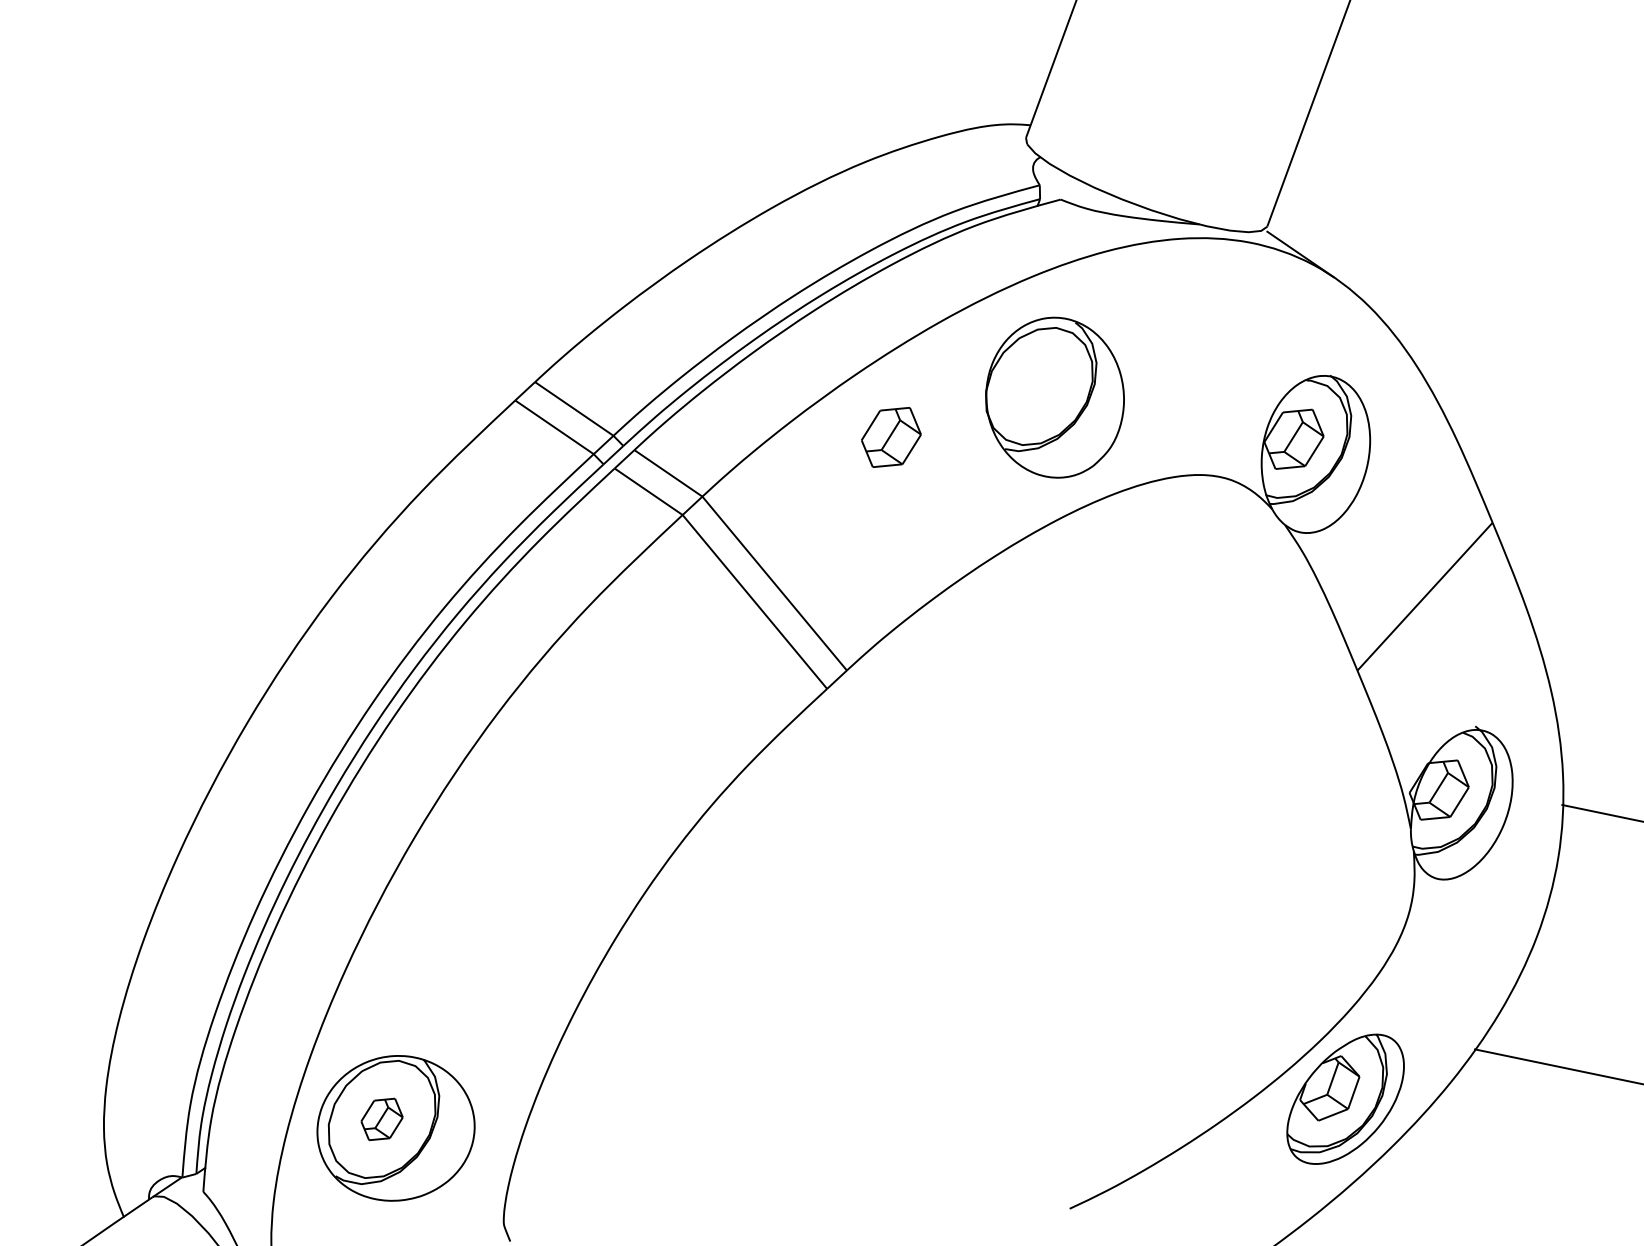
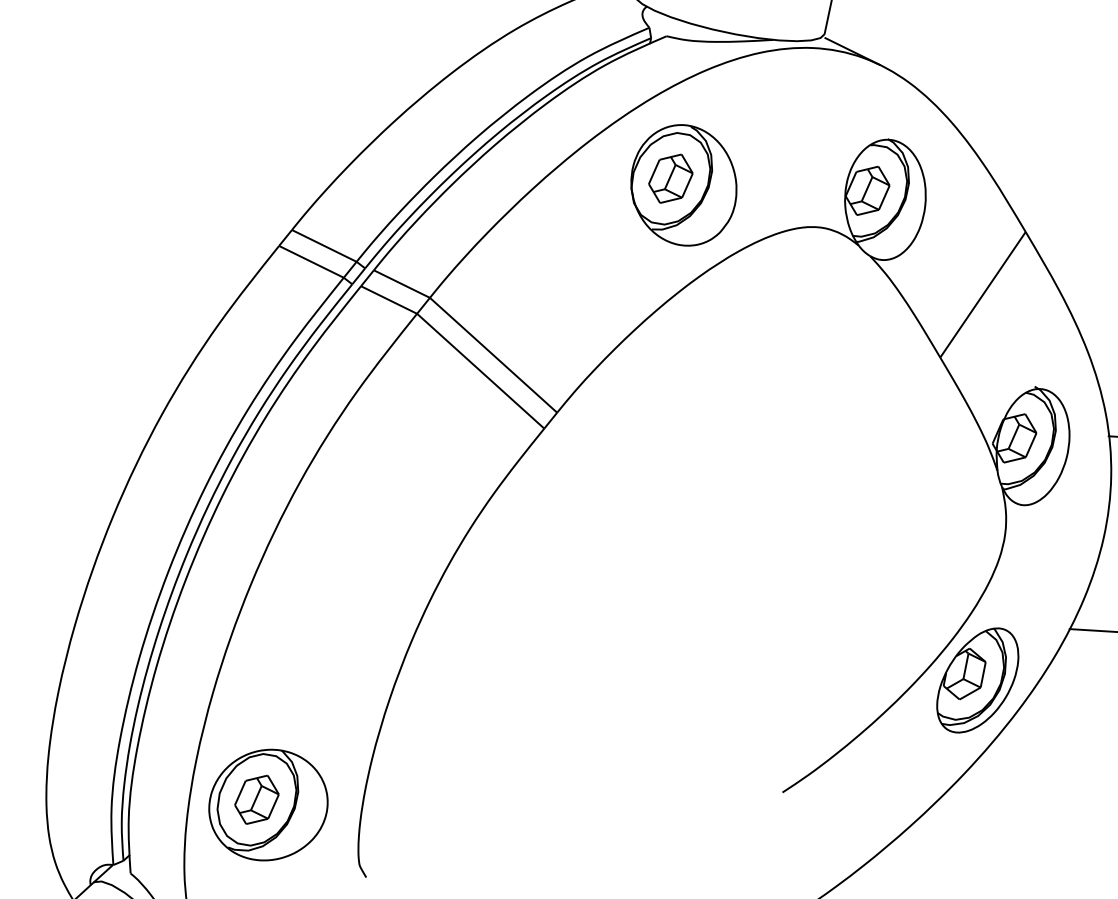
part: (891, 436) -> (670, 178), moved
part: (381, 1119) -> (256, 799), size x1.43

